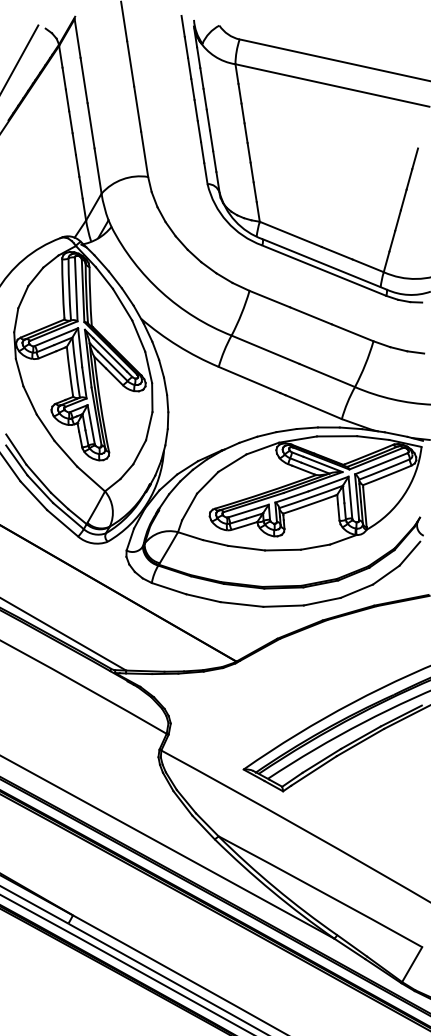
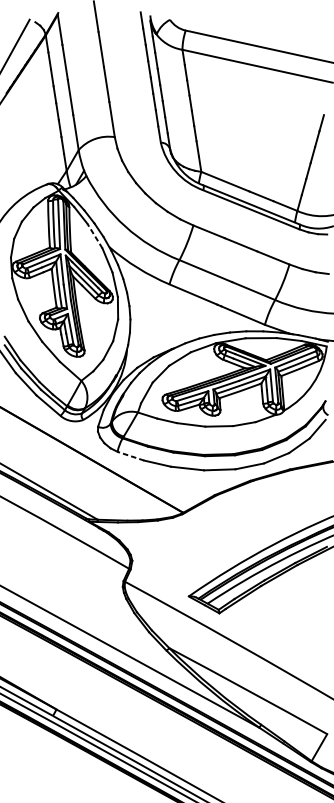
line: (122, 304) -> (94, 236), solid -> dashed
line: (168, 588) -> (130, 456), solid -> dashed

